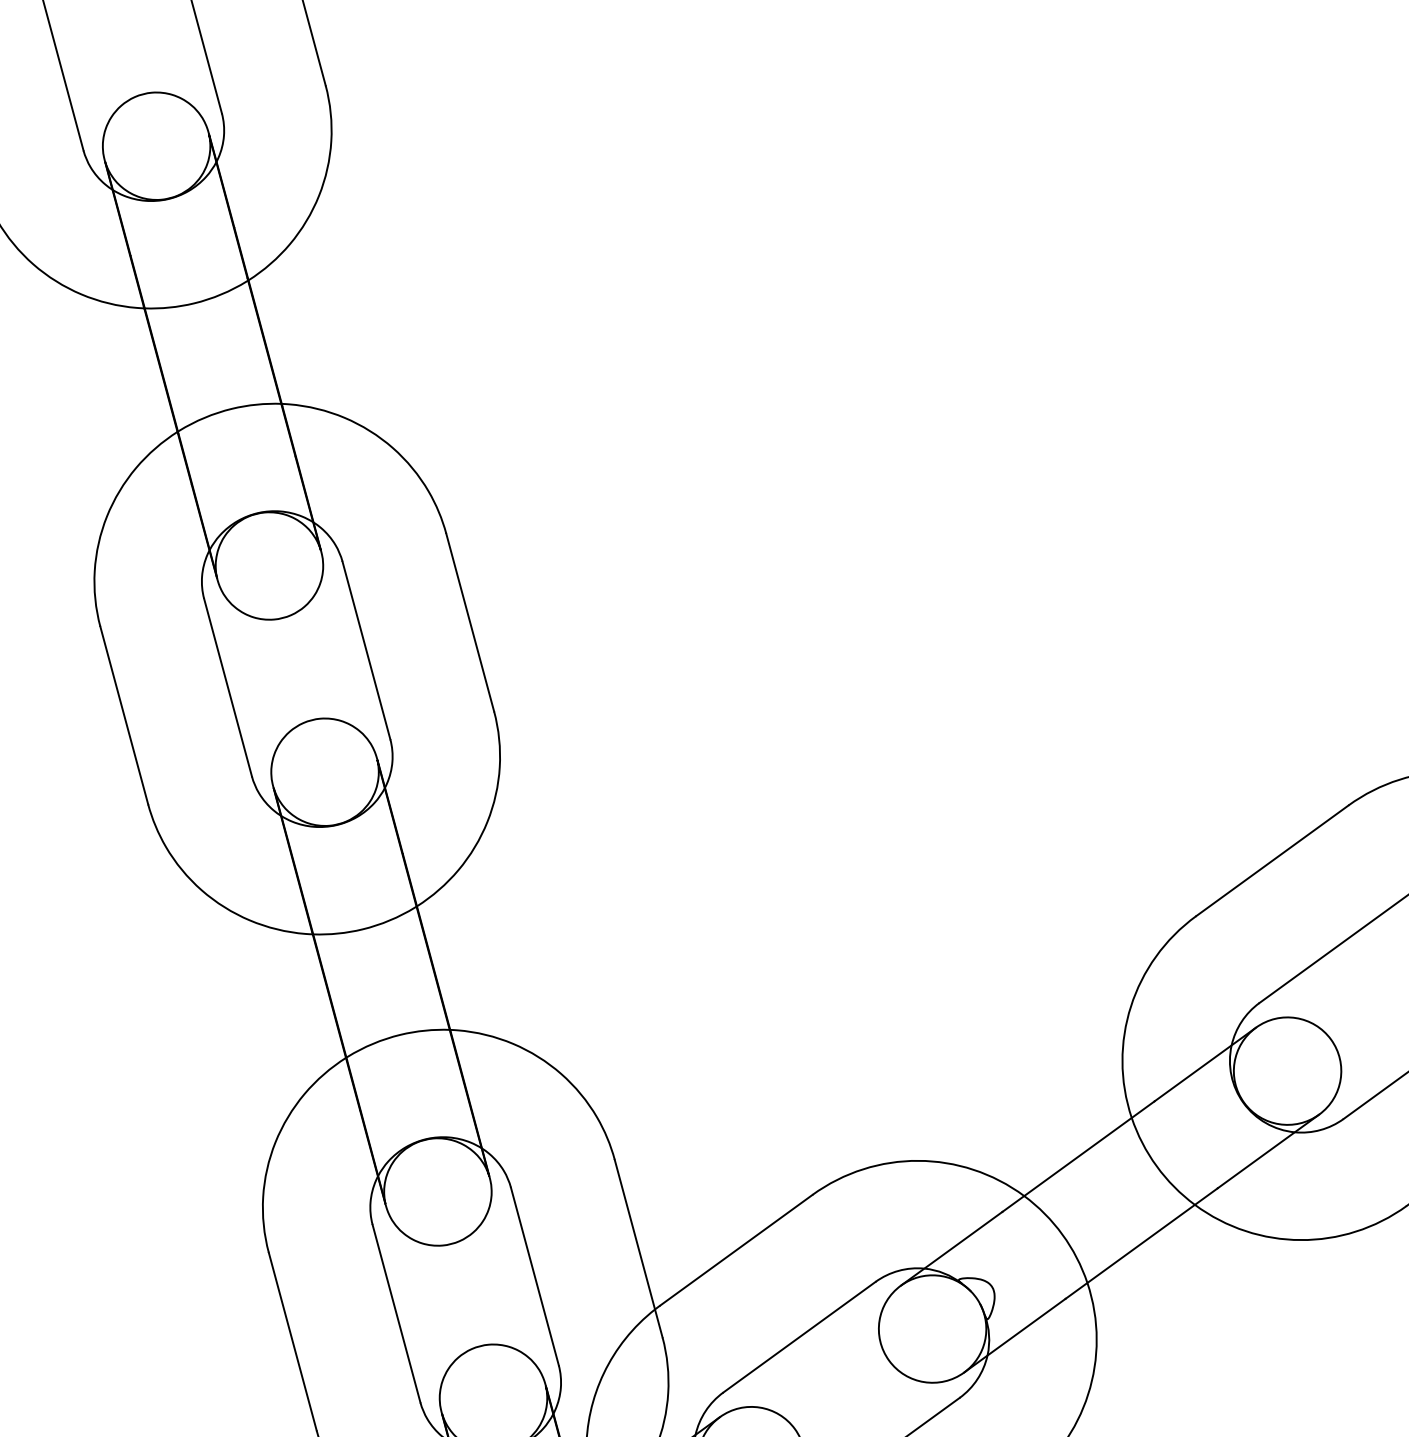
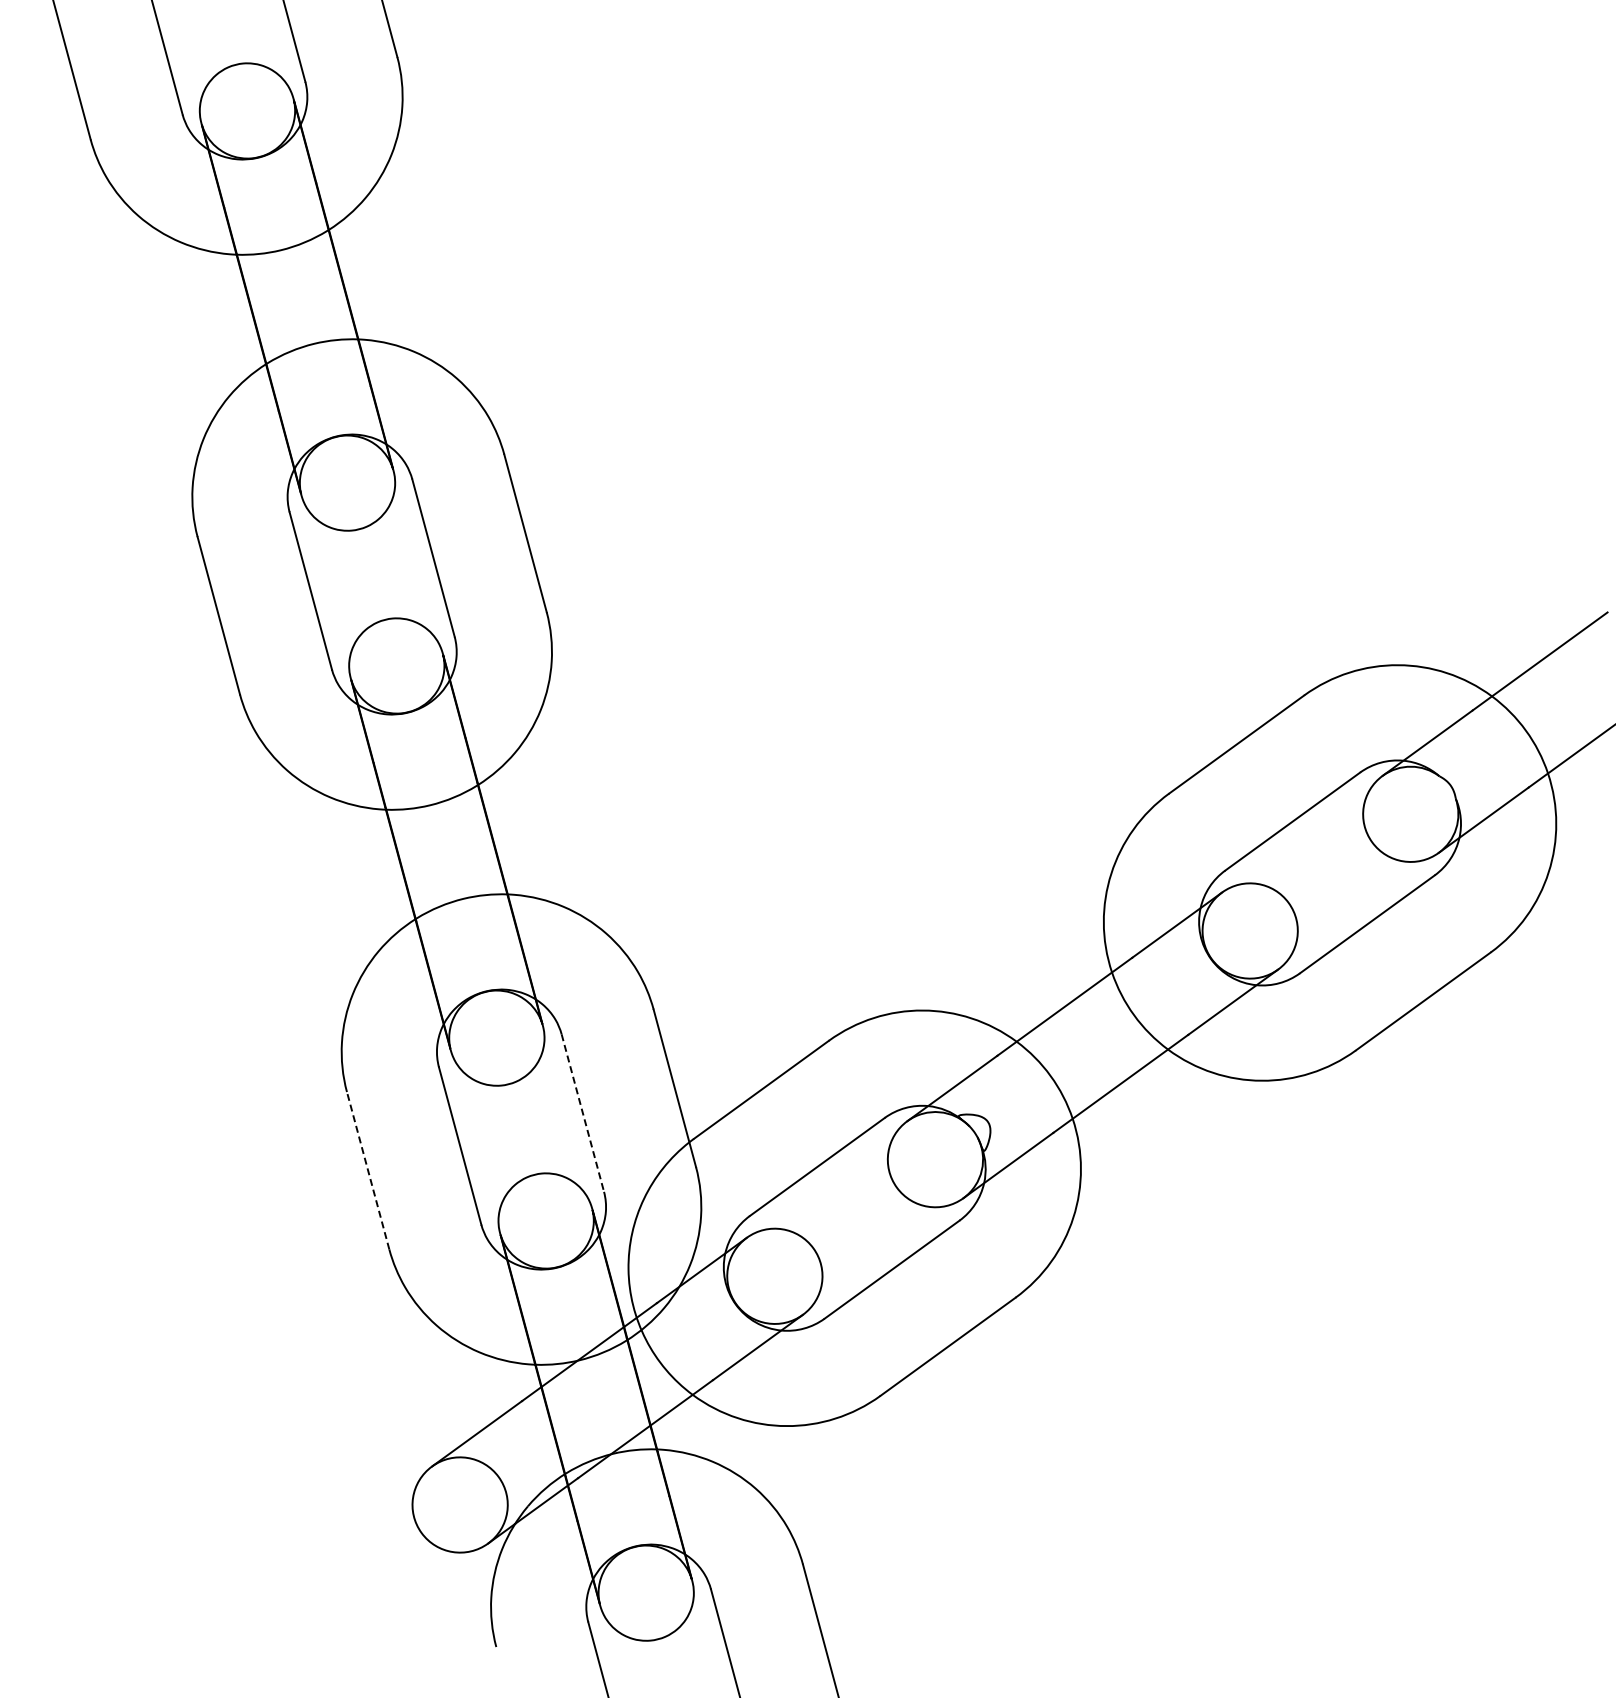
line: (534, 1276) -> (582, 1113), solid -> dashed
line: (293, 1341) -> (368, 1170), solid -> dashed

